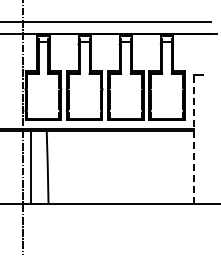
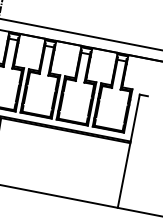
line: (194, 139) -> (129, 151), dashed -> solid

